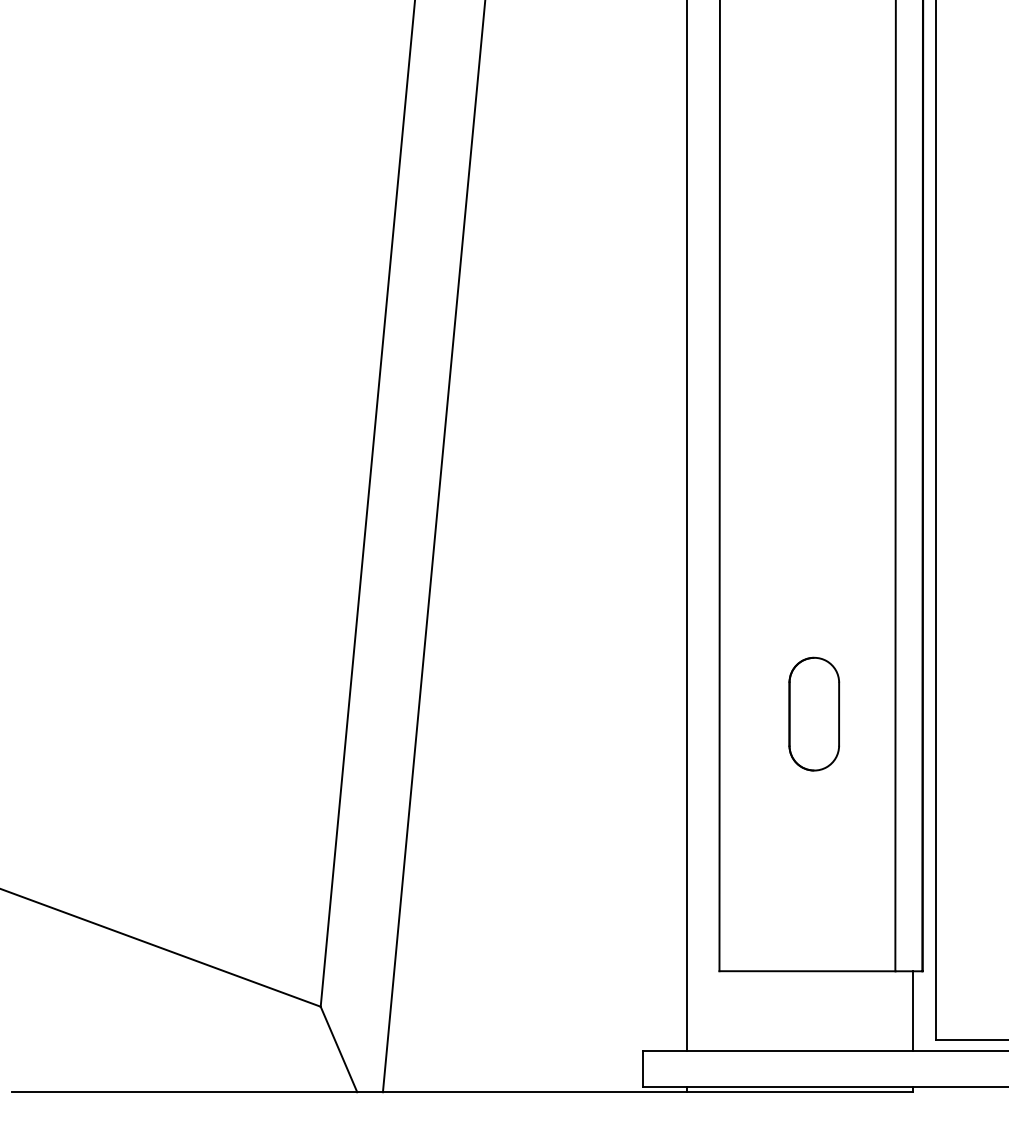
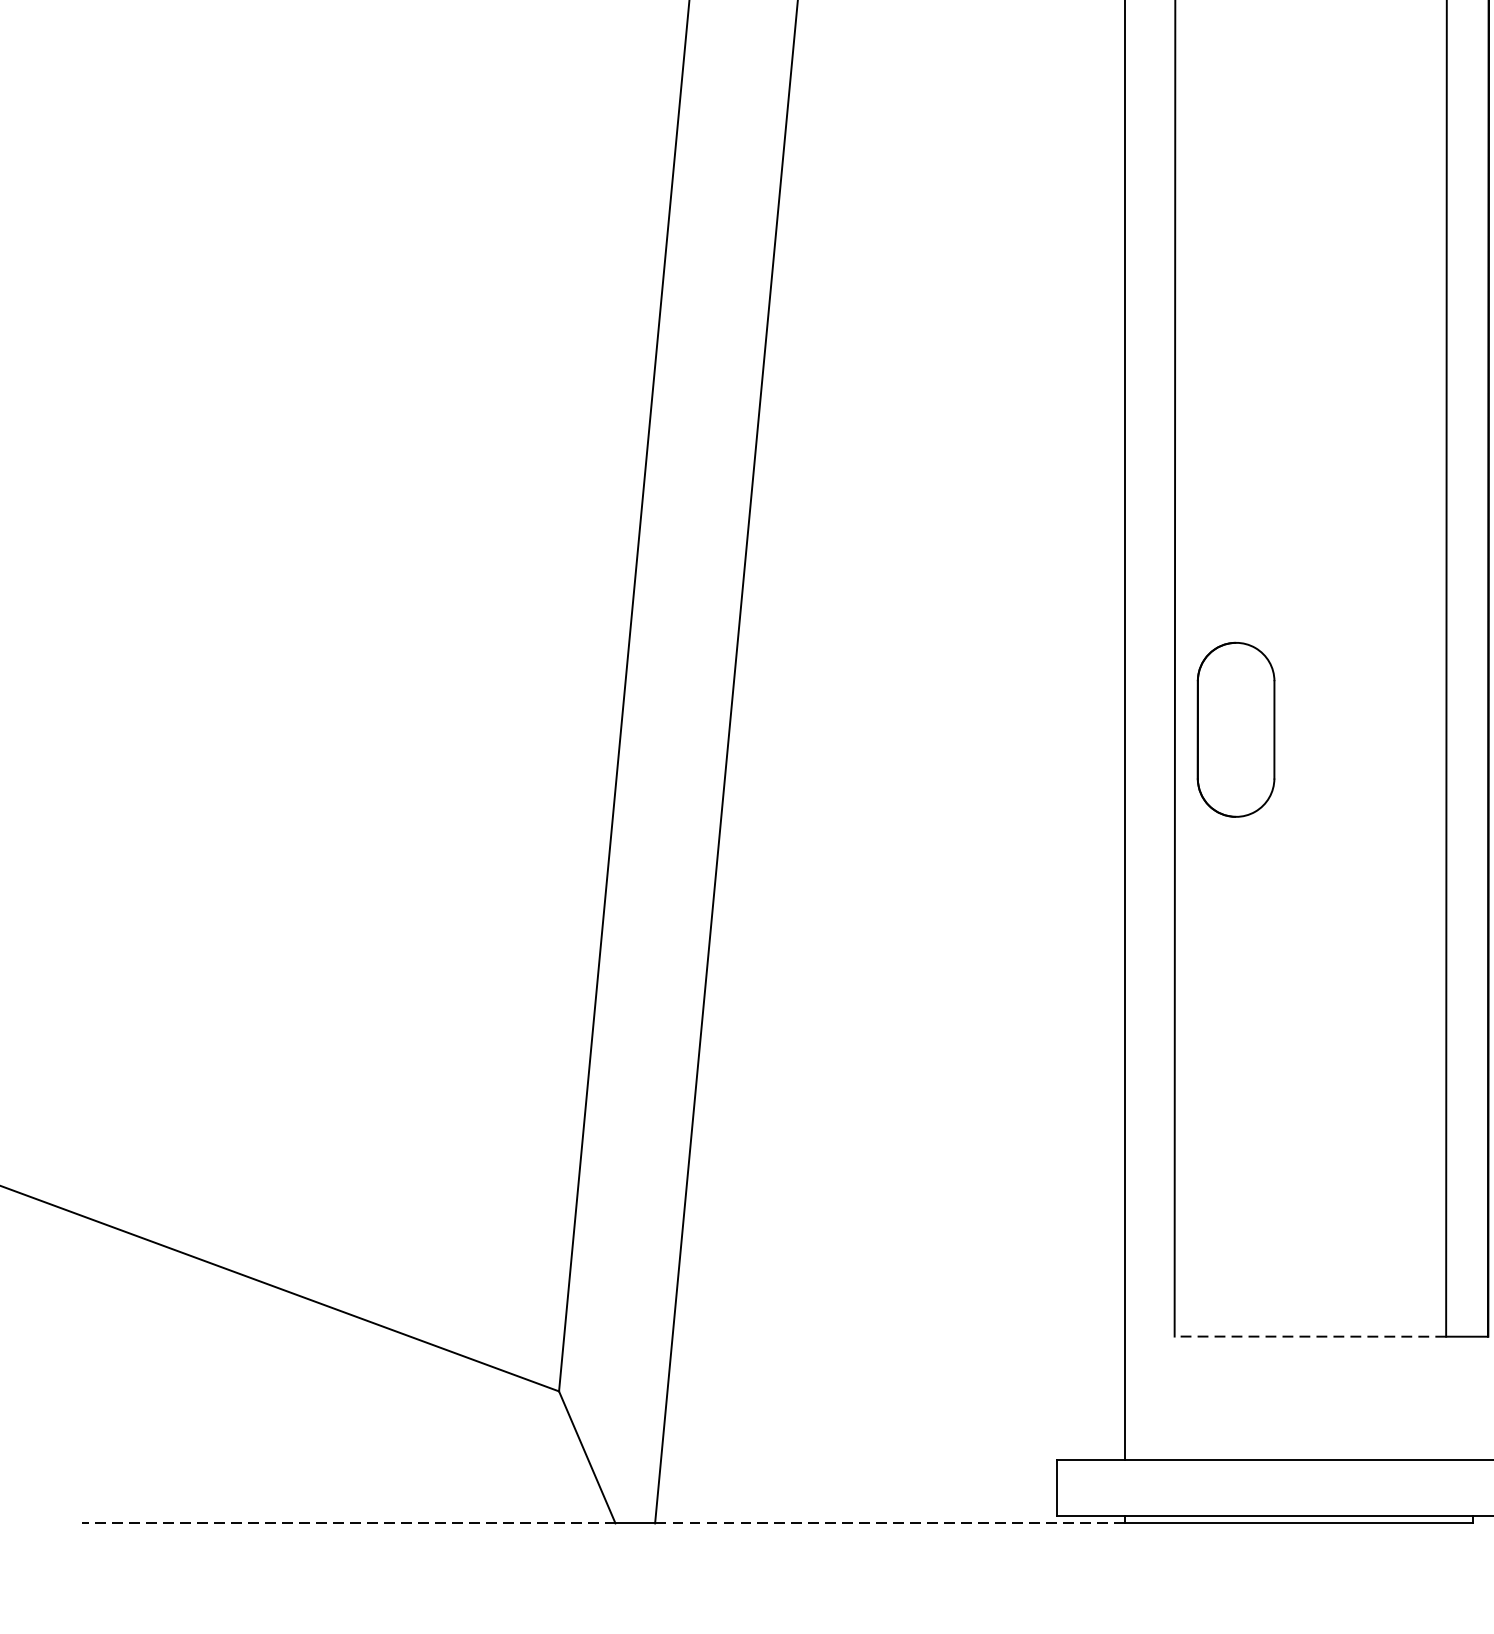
part: (814, 713) -> (1236, 728), moved
line: (807, 971) -> (1310, 1337), solid -> dashed
line: (912, 1011) -> (1472, 1398), removed
line: (184, 1092) -> (348, 1523), solid -> dashed
line: (534, 1092) -> (889, 1523), solid -> dashed

